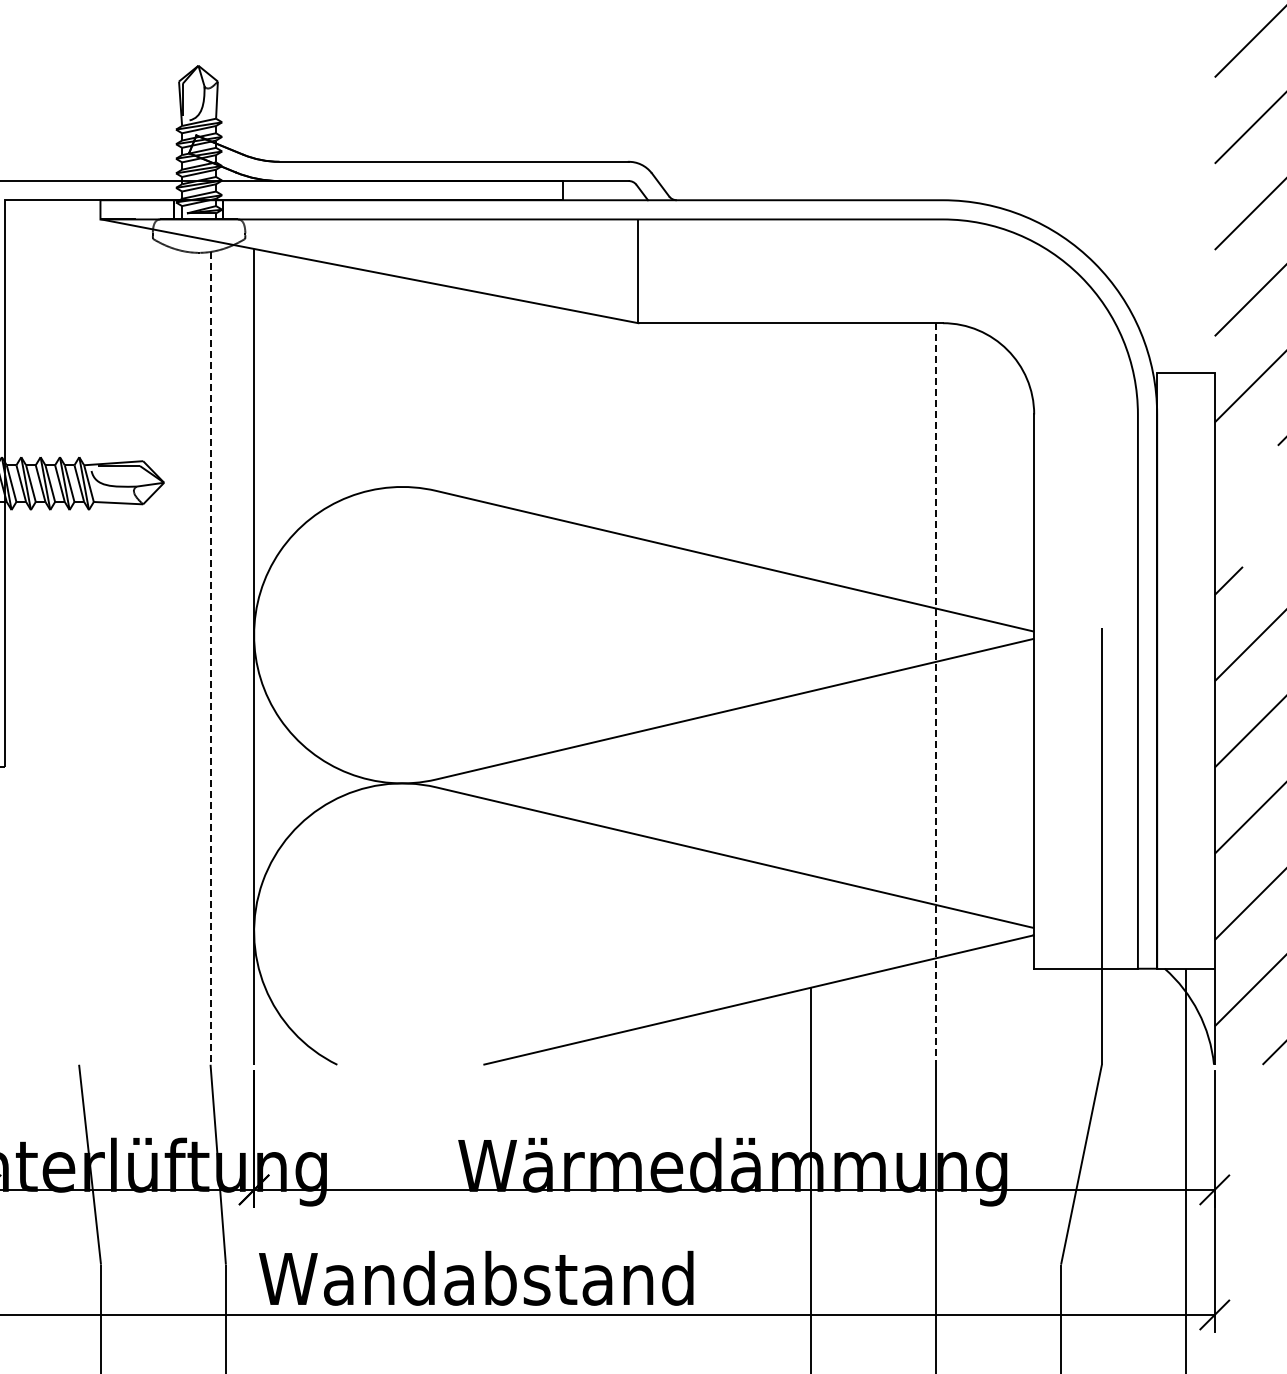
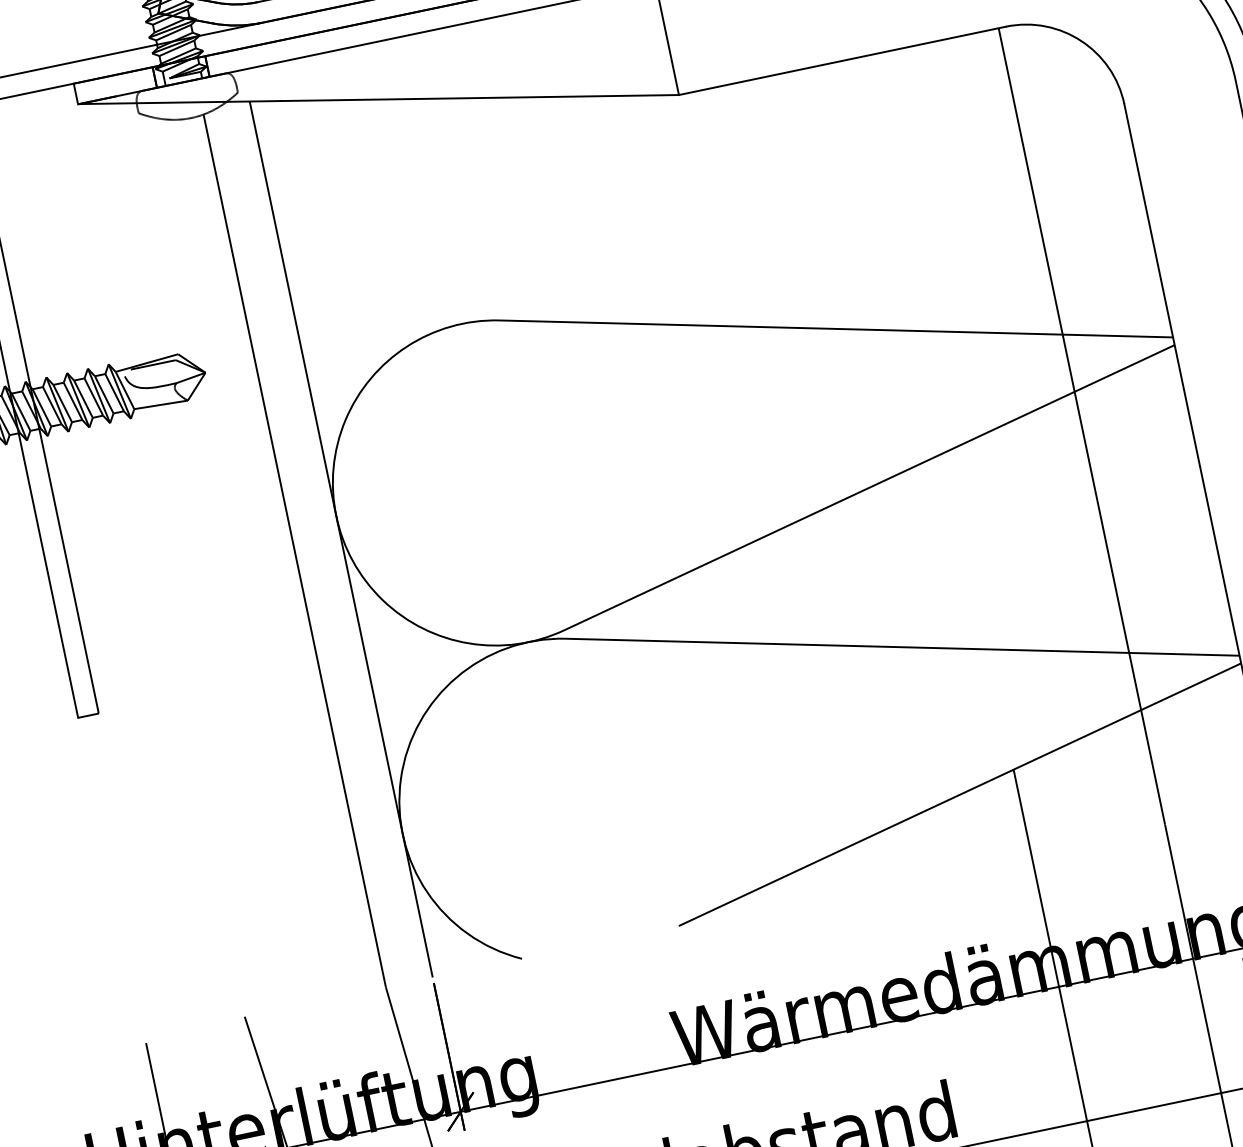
line: (210, 658) -> (294, 551), dashed -> solid
line: (936, 694) -> (1082, 426), dashed -> solid

